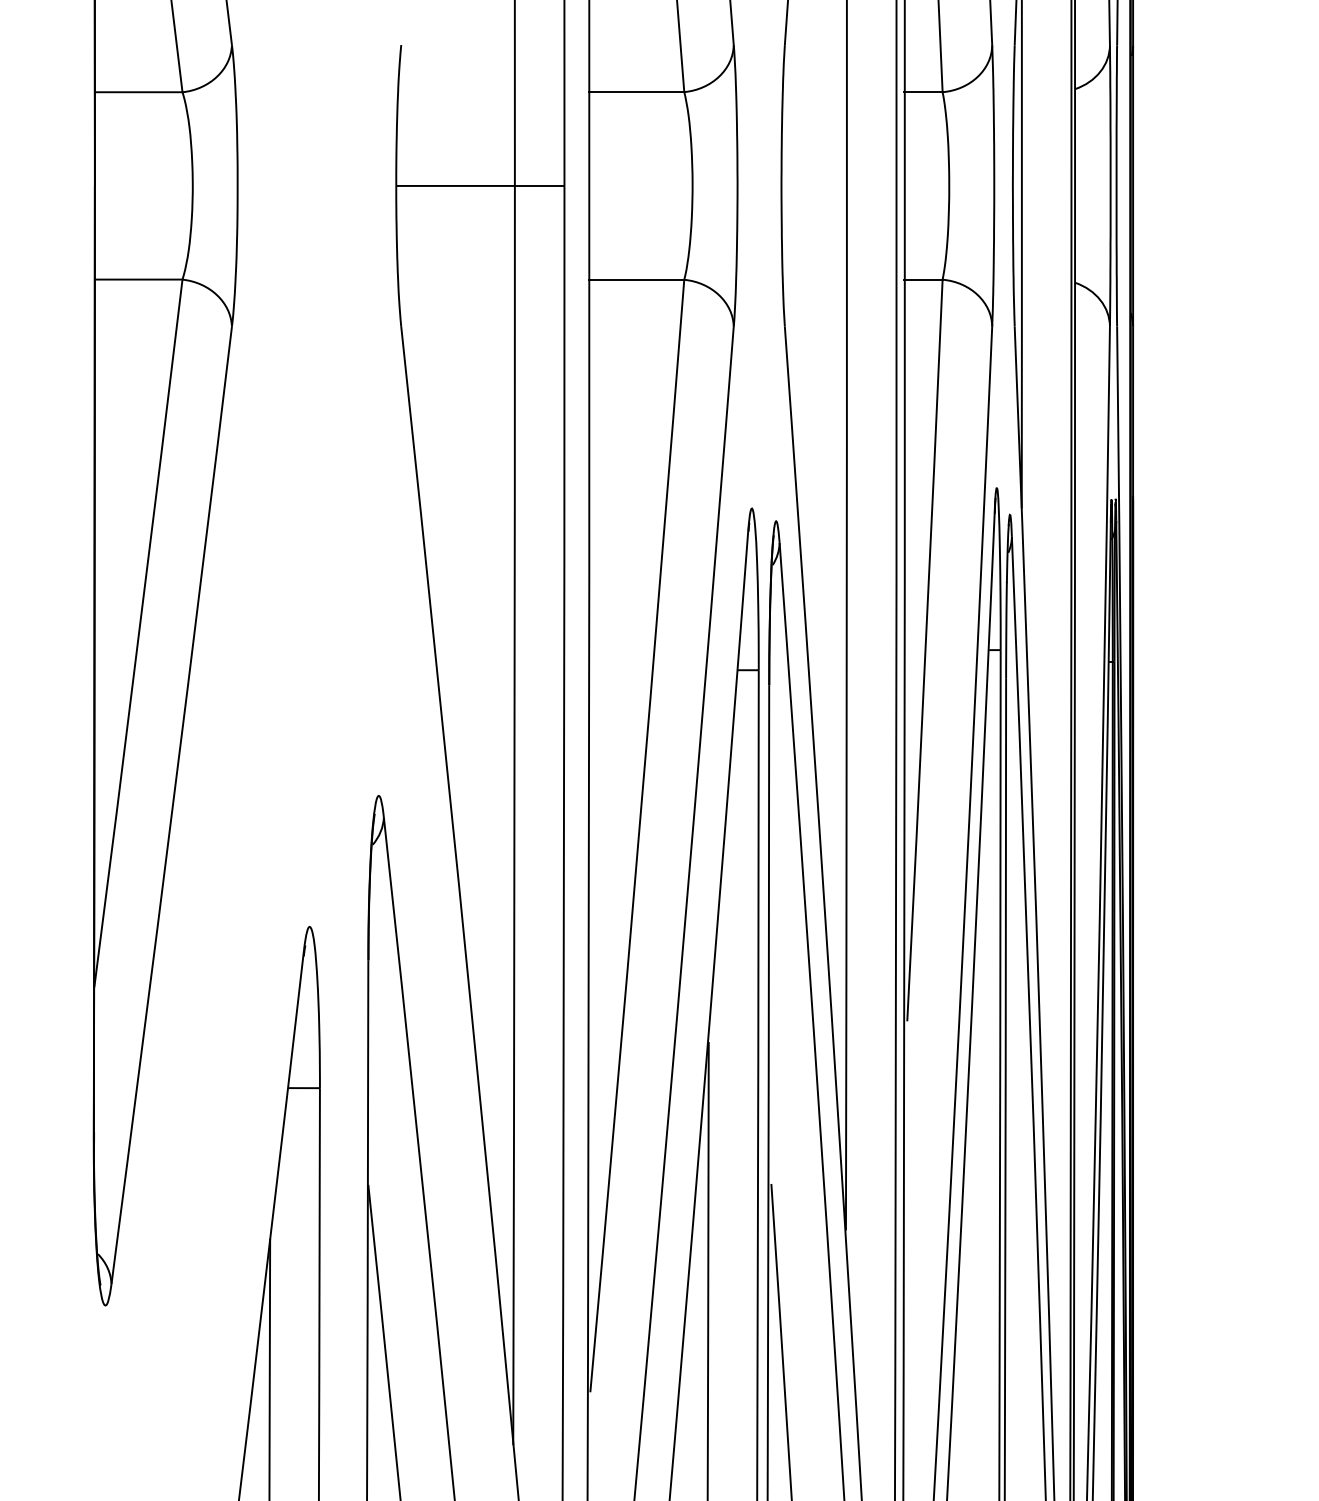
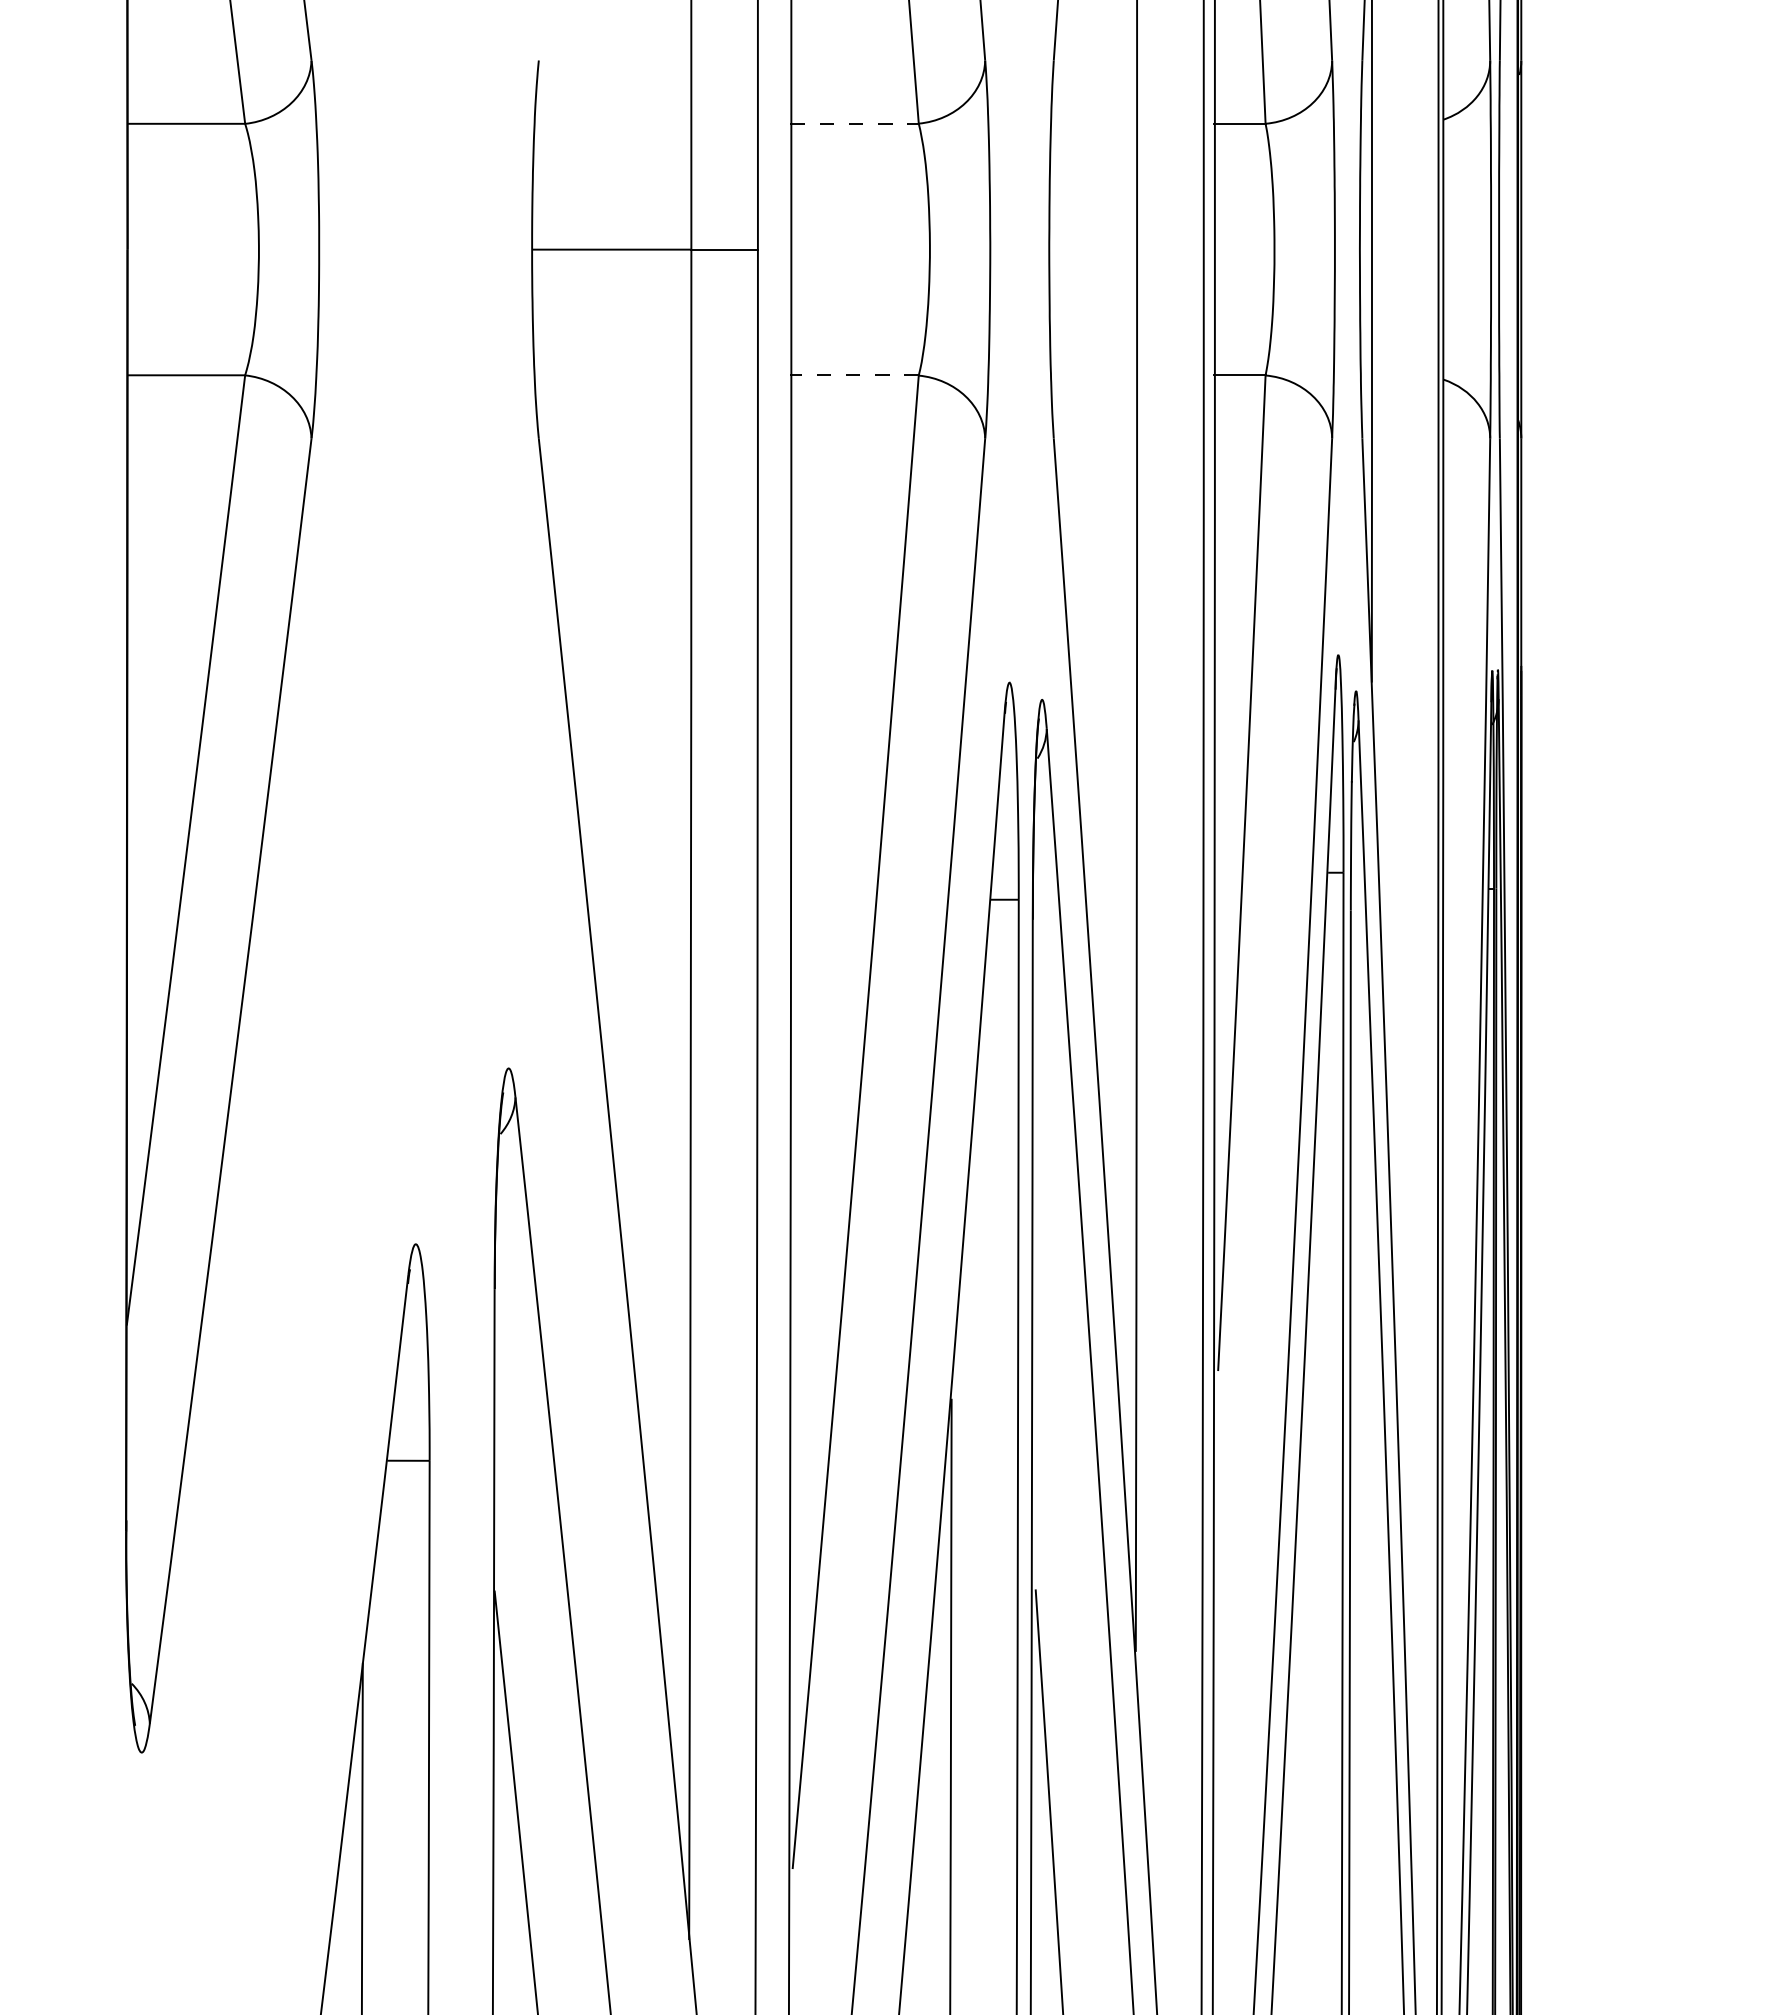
line: (637, 92) -> (855, 123), solid -> dashed
line: (636, 279) -> (854, 375), solid -> dashed

